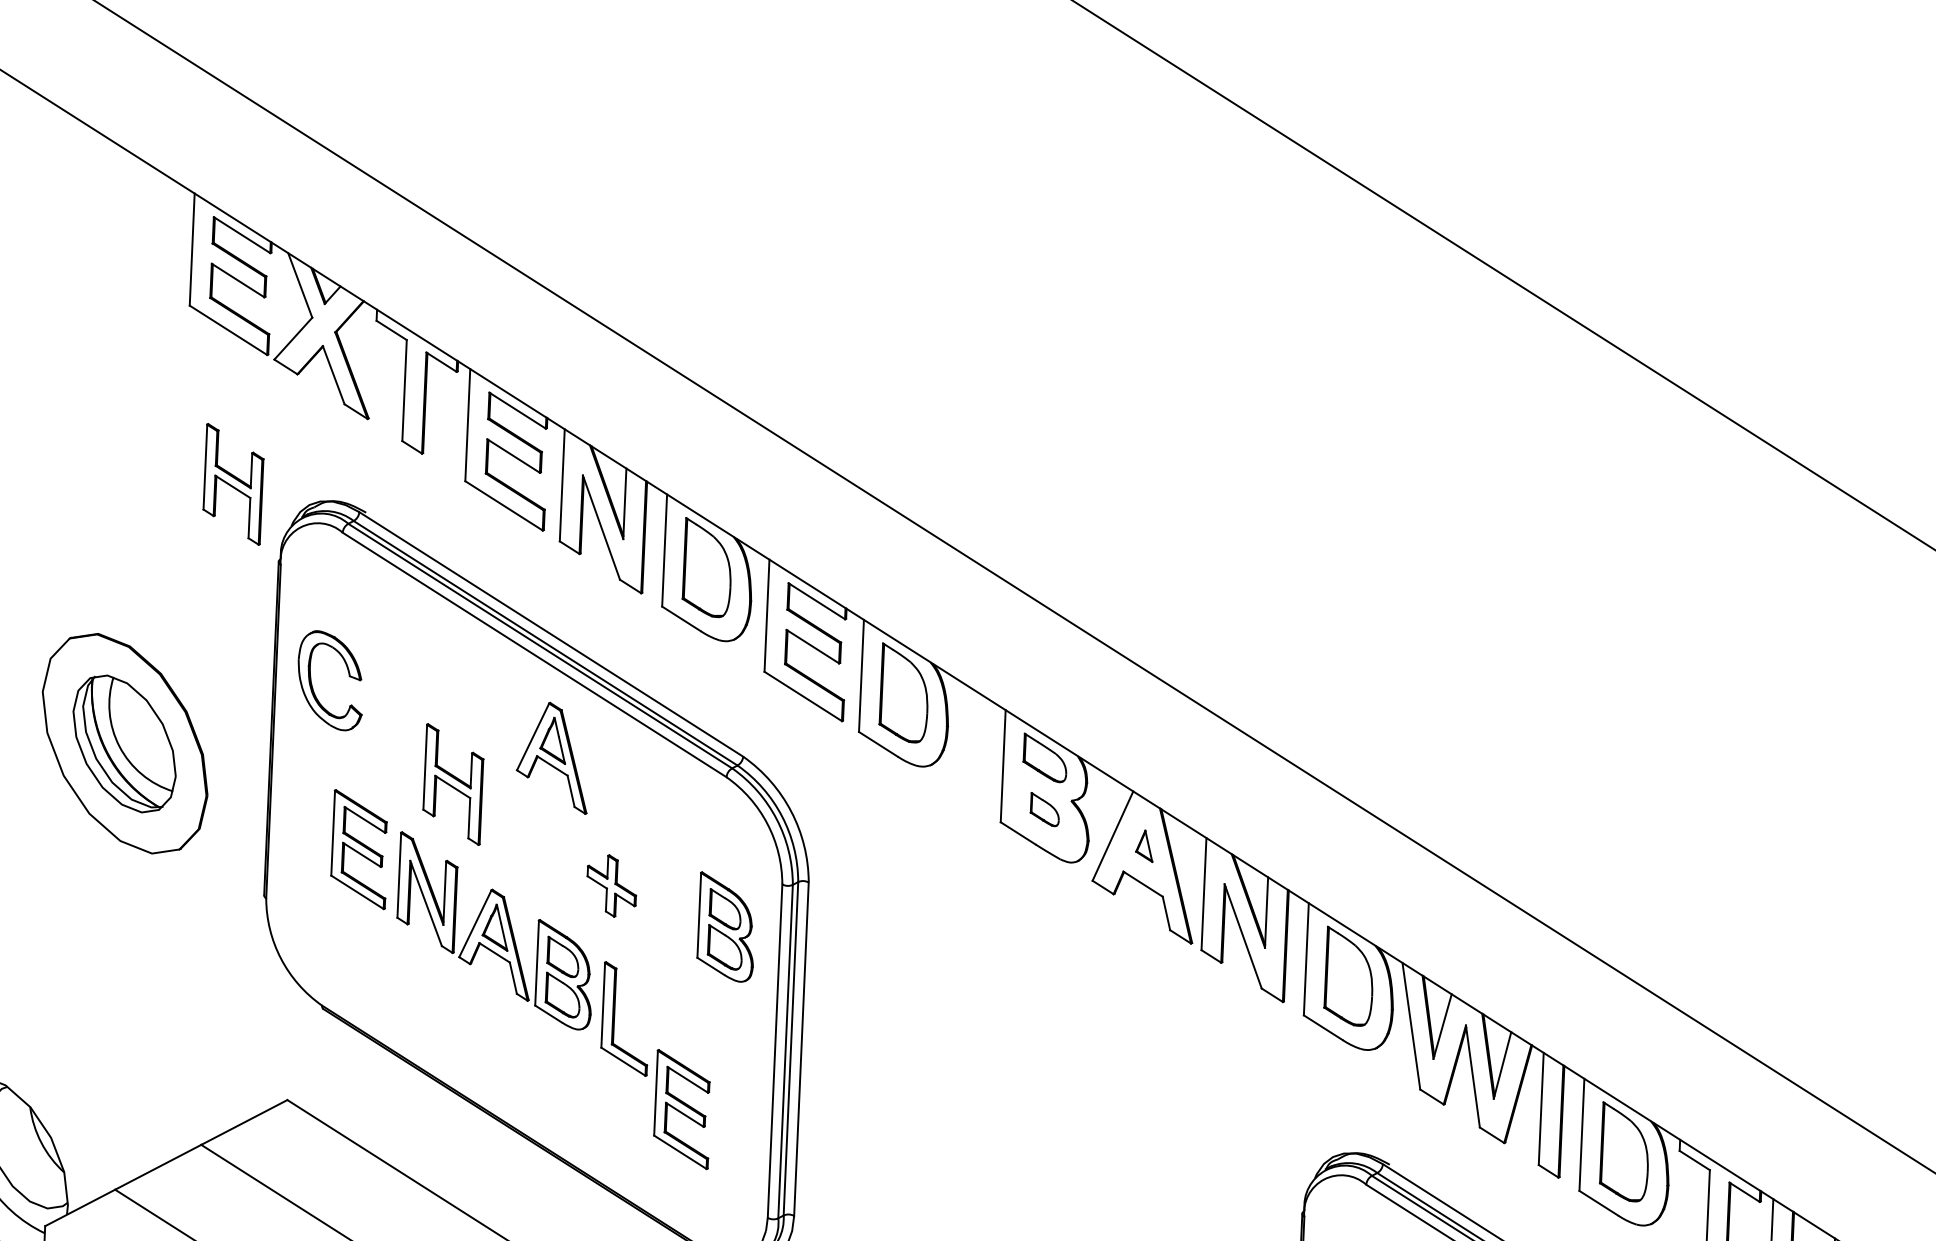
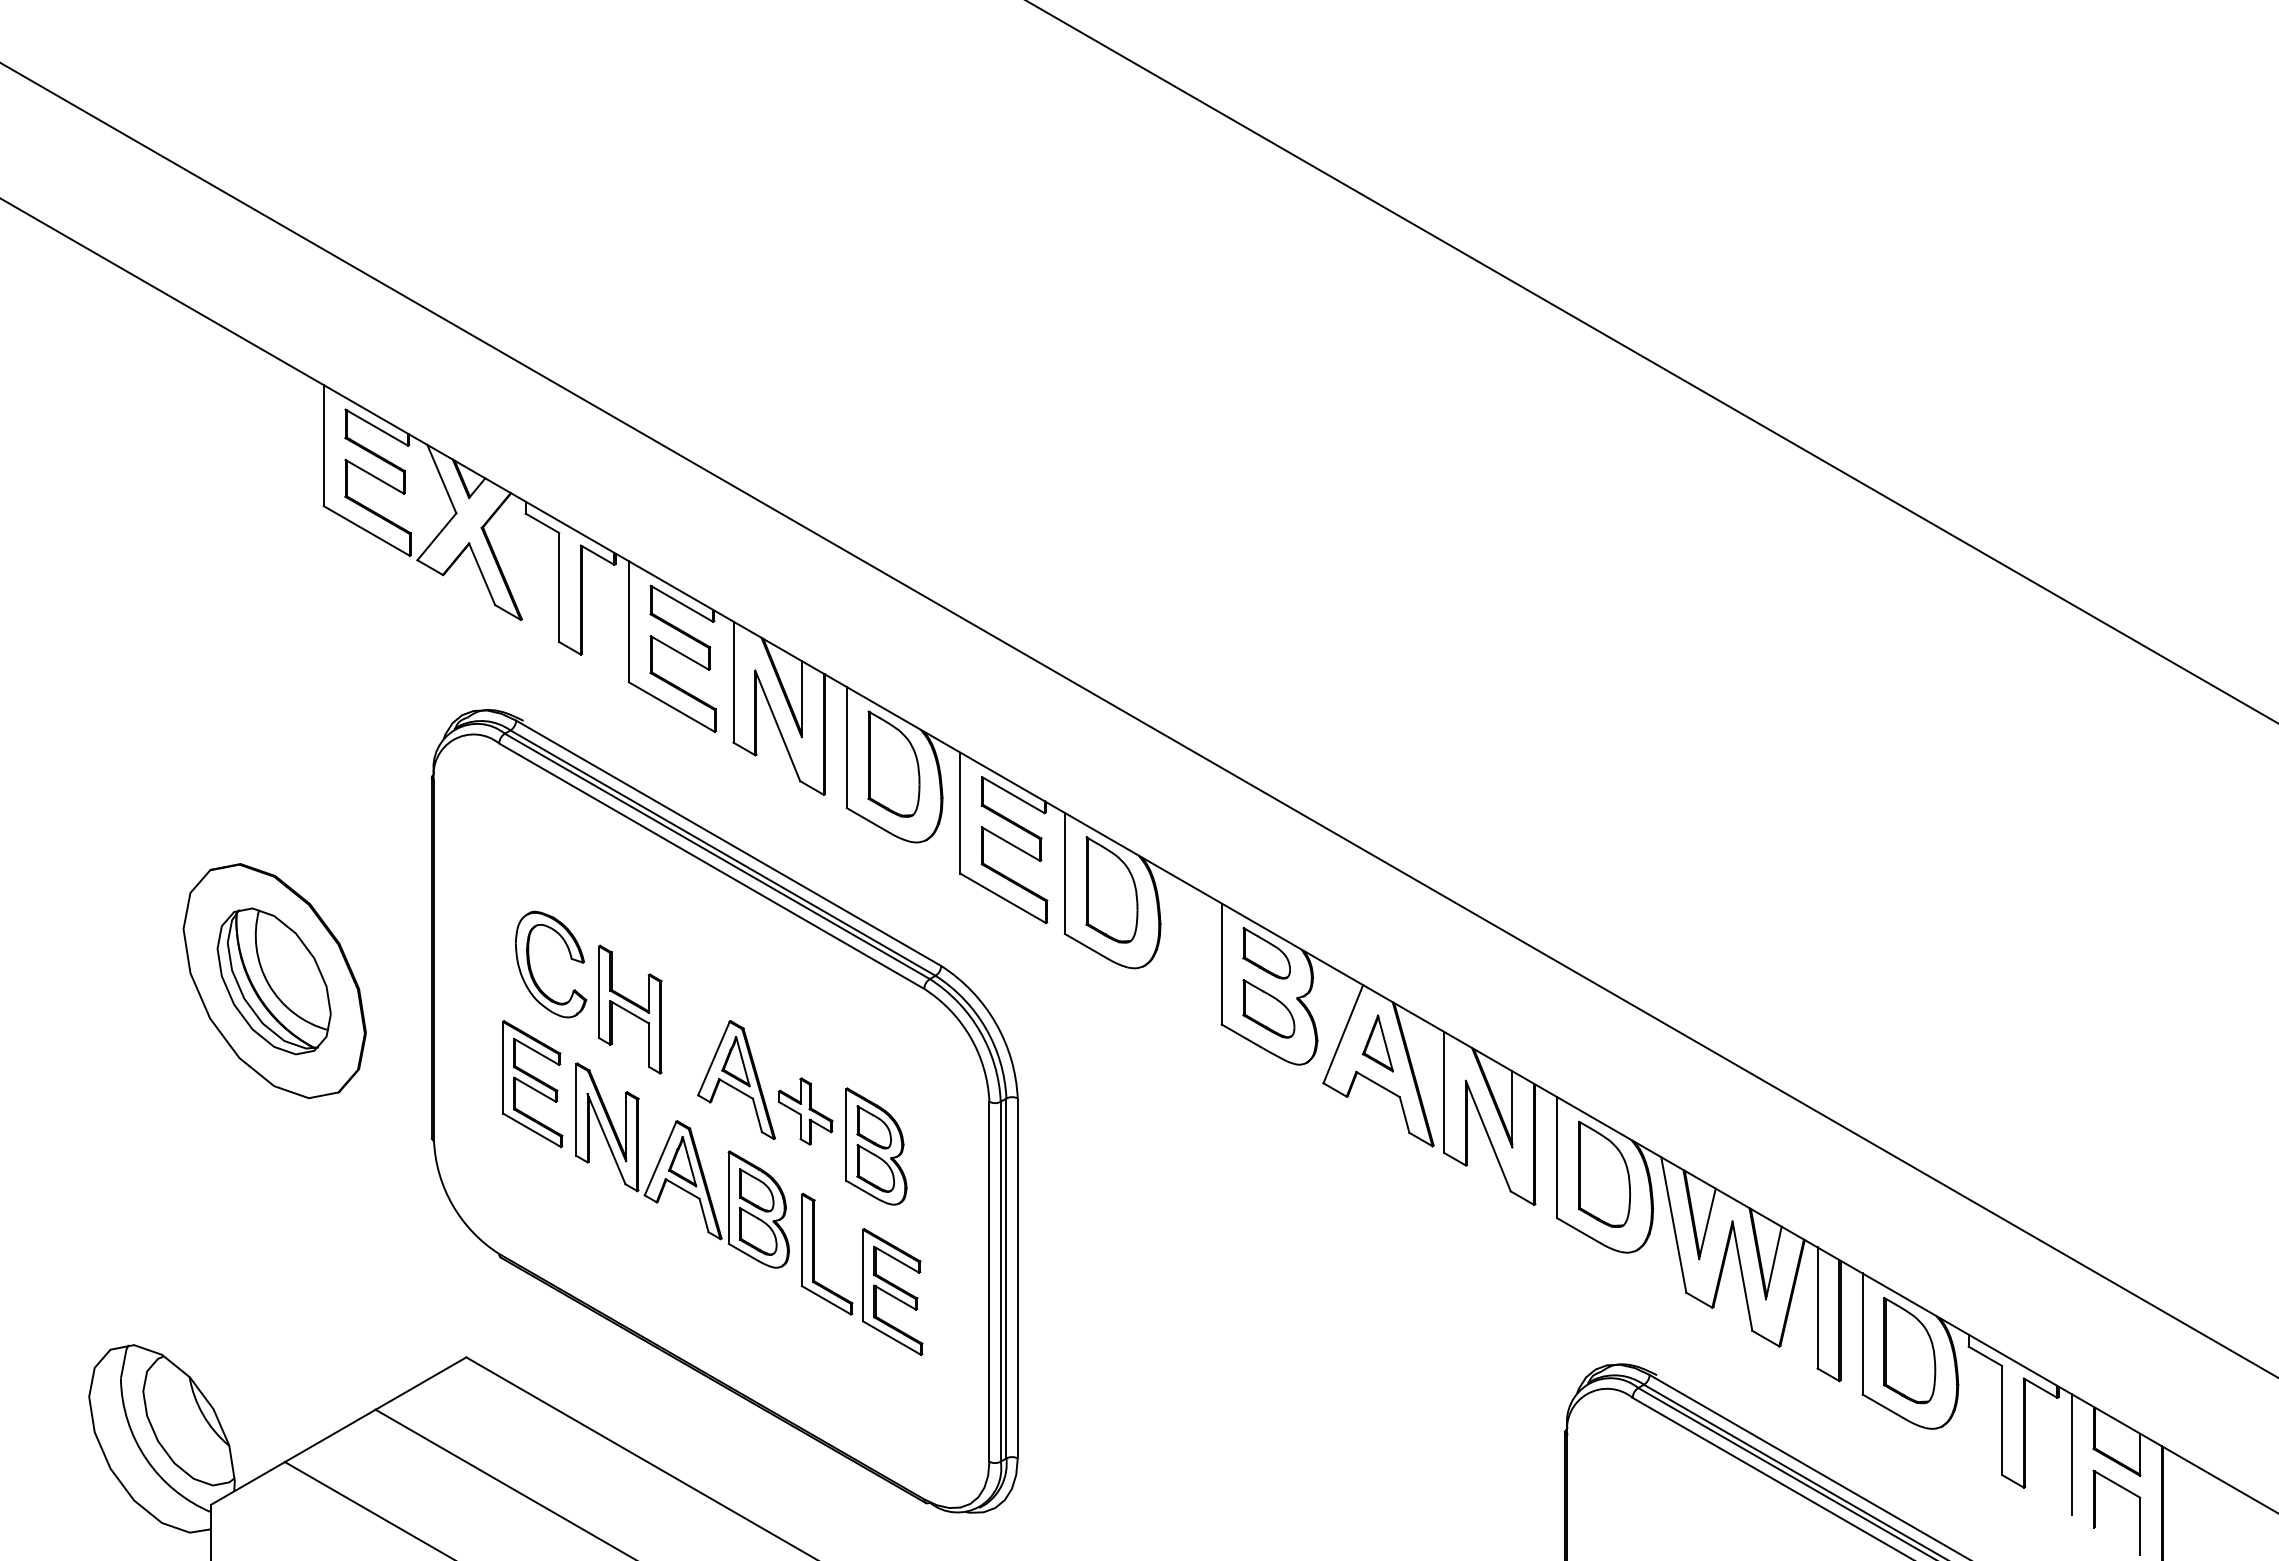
part: (233, 484) -> (379, 696), removed
part: (313, 686) -> (532, 971), moved
part: (553, 758) -> (736, 1080), moved
part: (1044, 809) -> (1268, 1008), size x1.67
part: (1144, 846) -> (1377, 1043), size x1.67
part: (726, 927) -> (876, 1146), moved
part: (682, 1109) -> (892, 1291), moved

